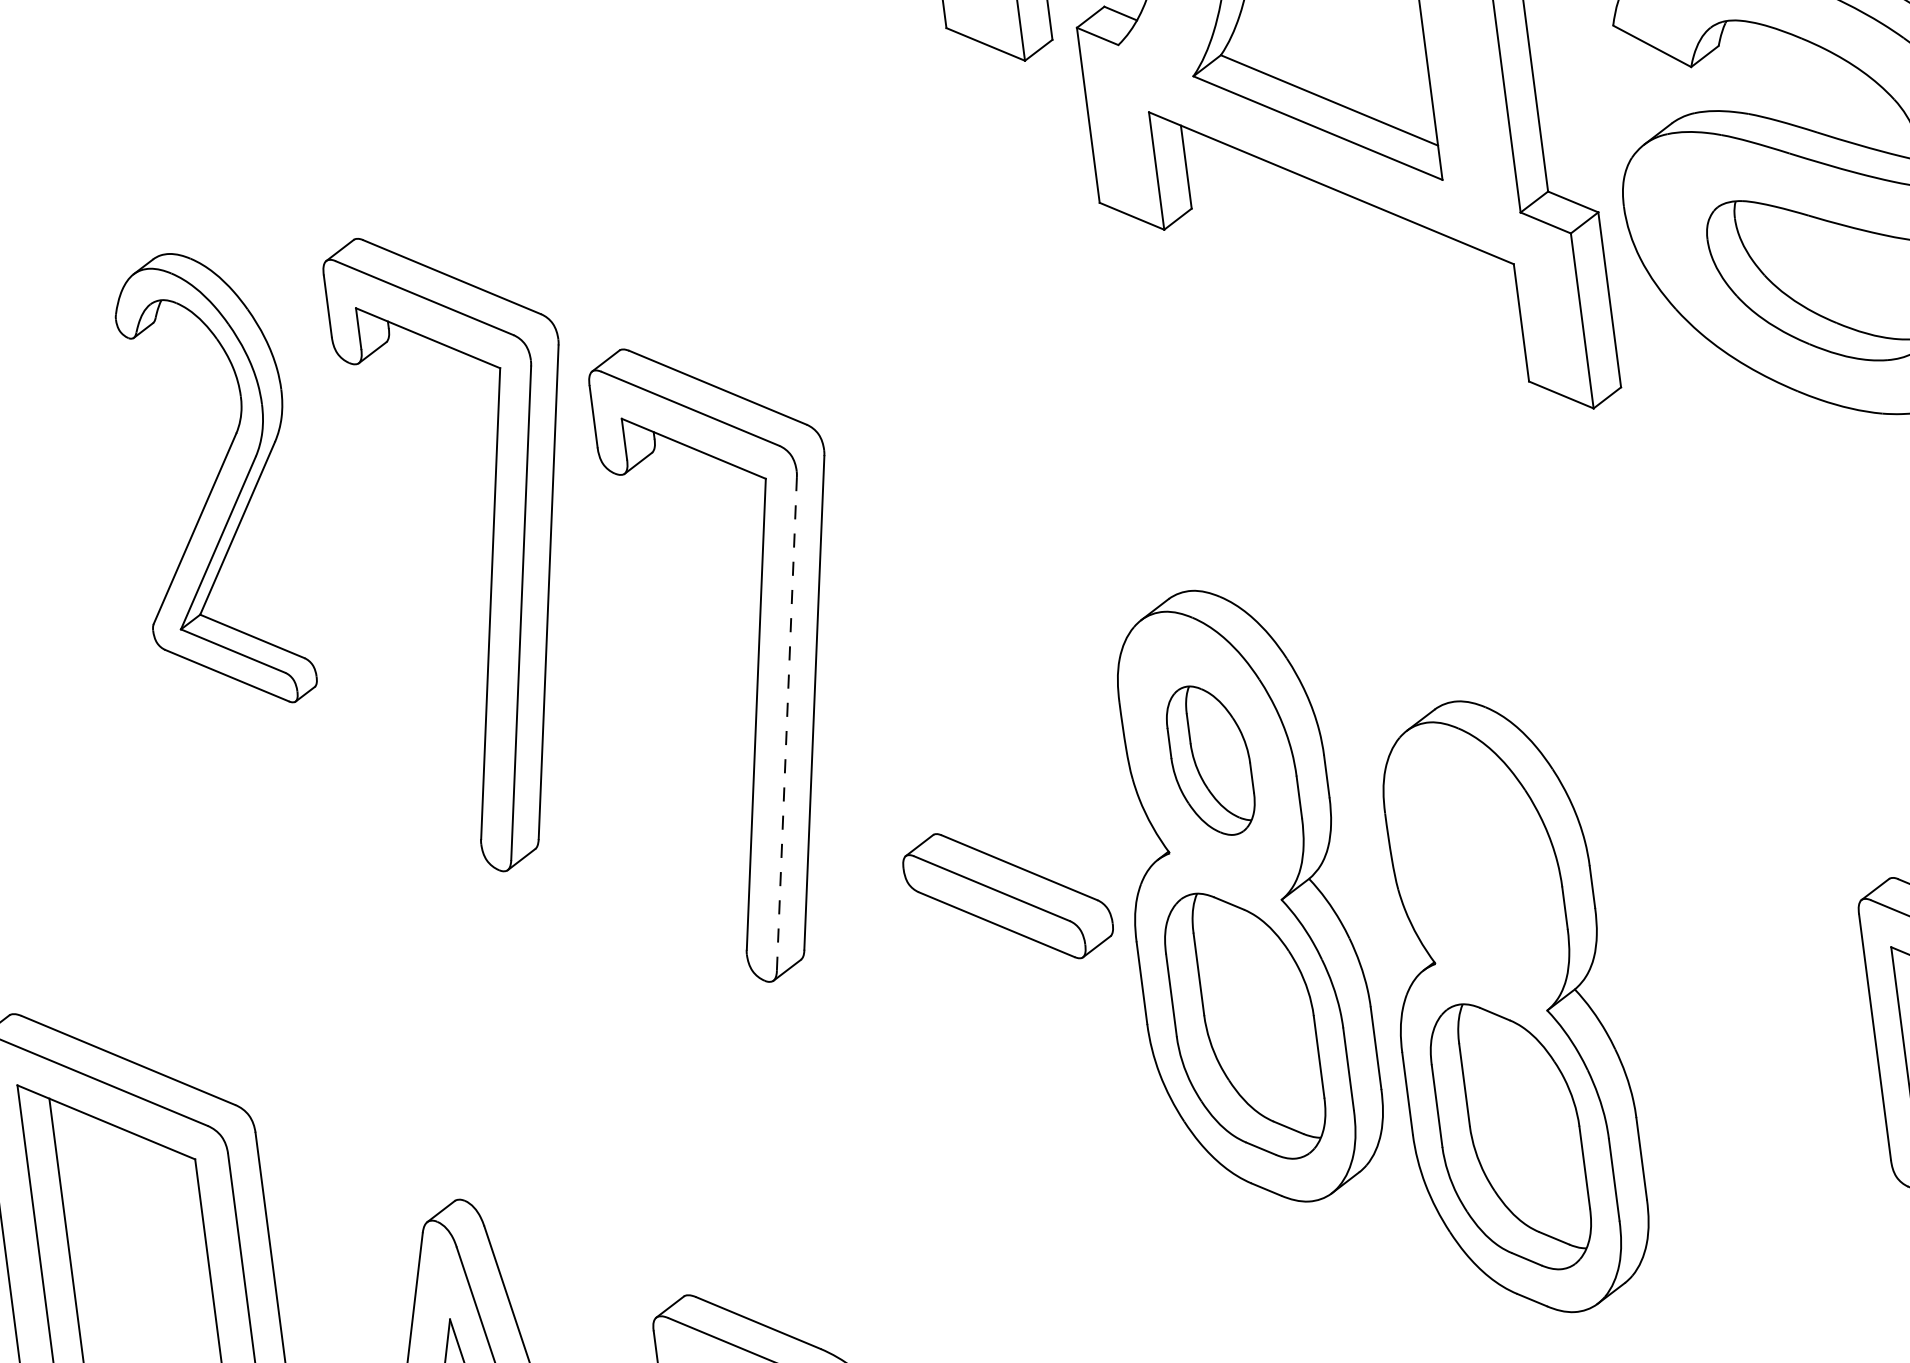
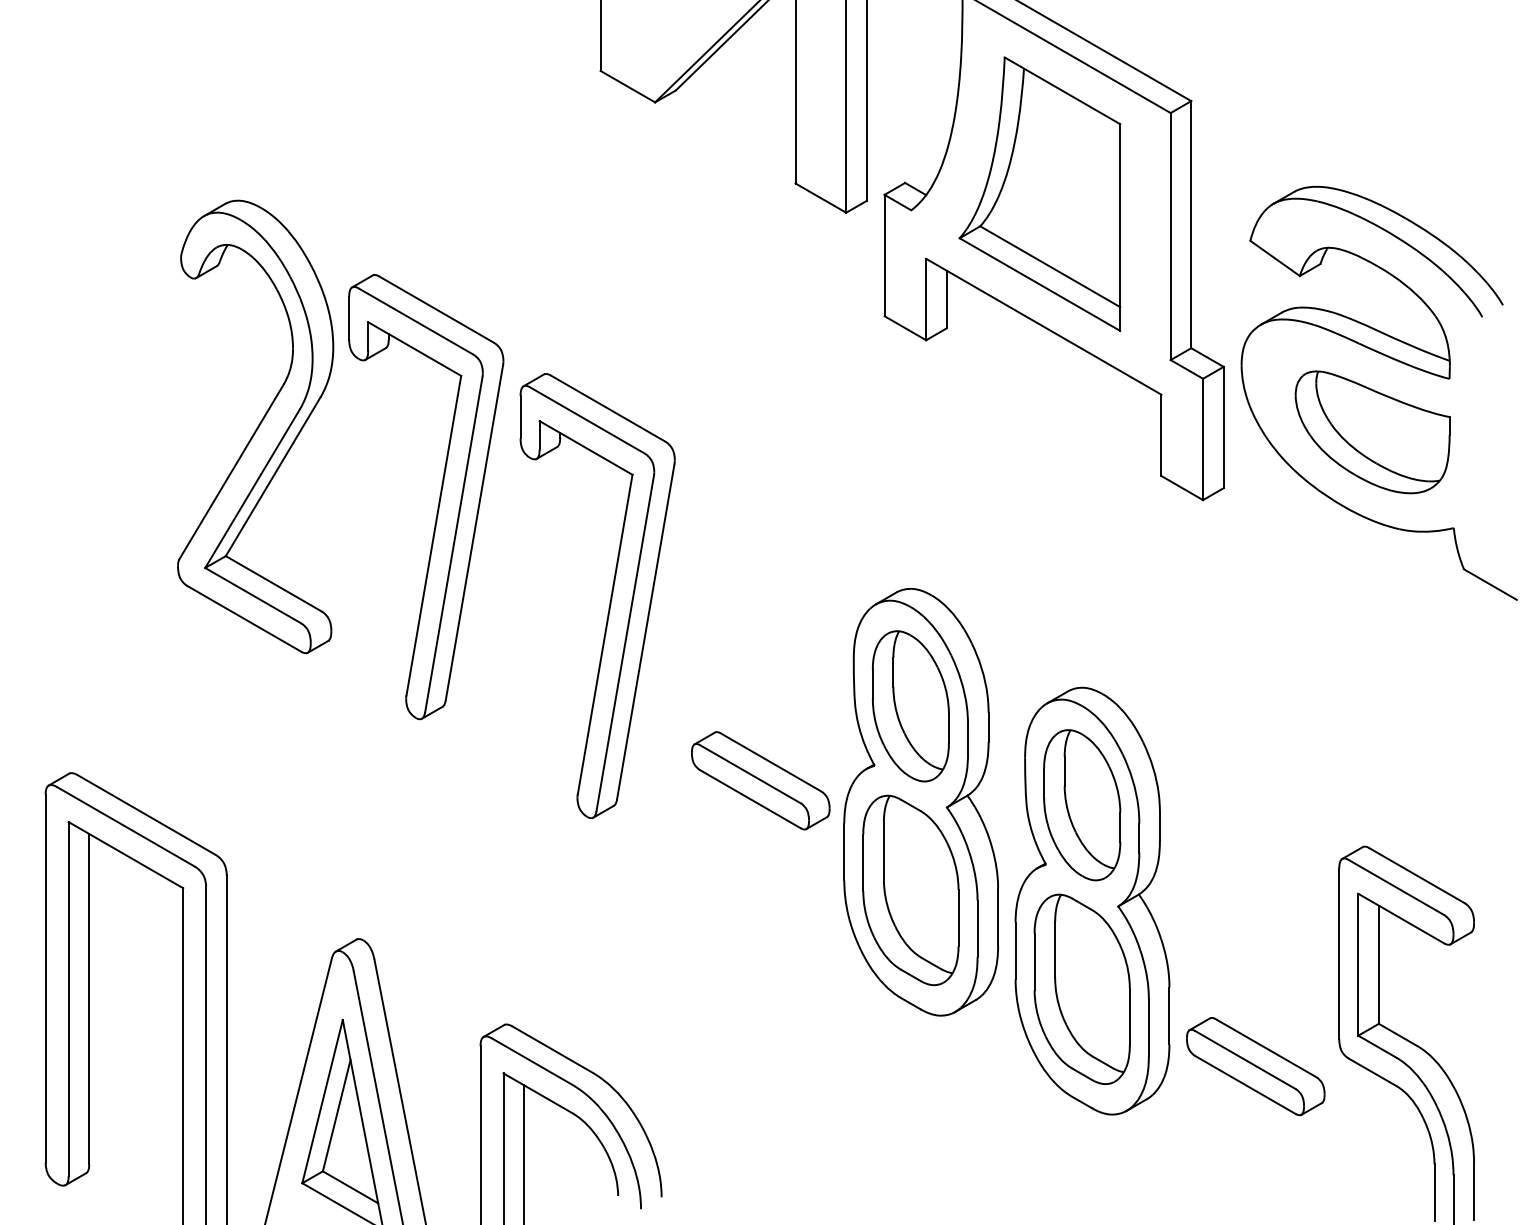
part: (212, 479) -> (255, 426), size x1.43
line: (787, 723) -> (625, 643), dashed -> solid
part: (1210, 760) -> (910, 706), size x1.43
part: (1476, 871) -> (1082, 805), added
part: (1775, 1215) -> (1255, 1066), added

